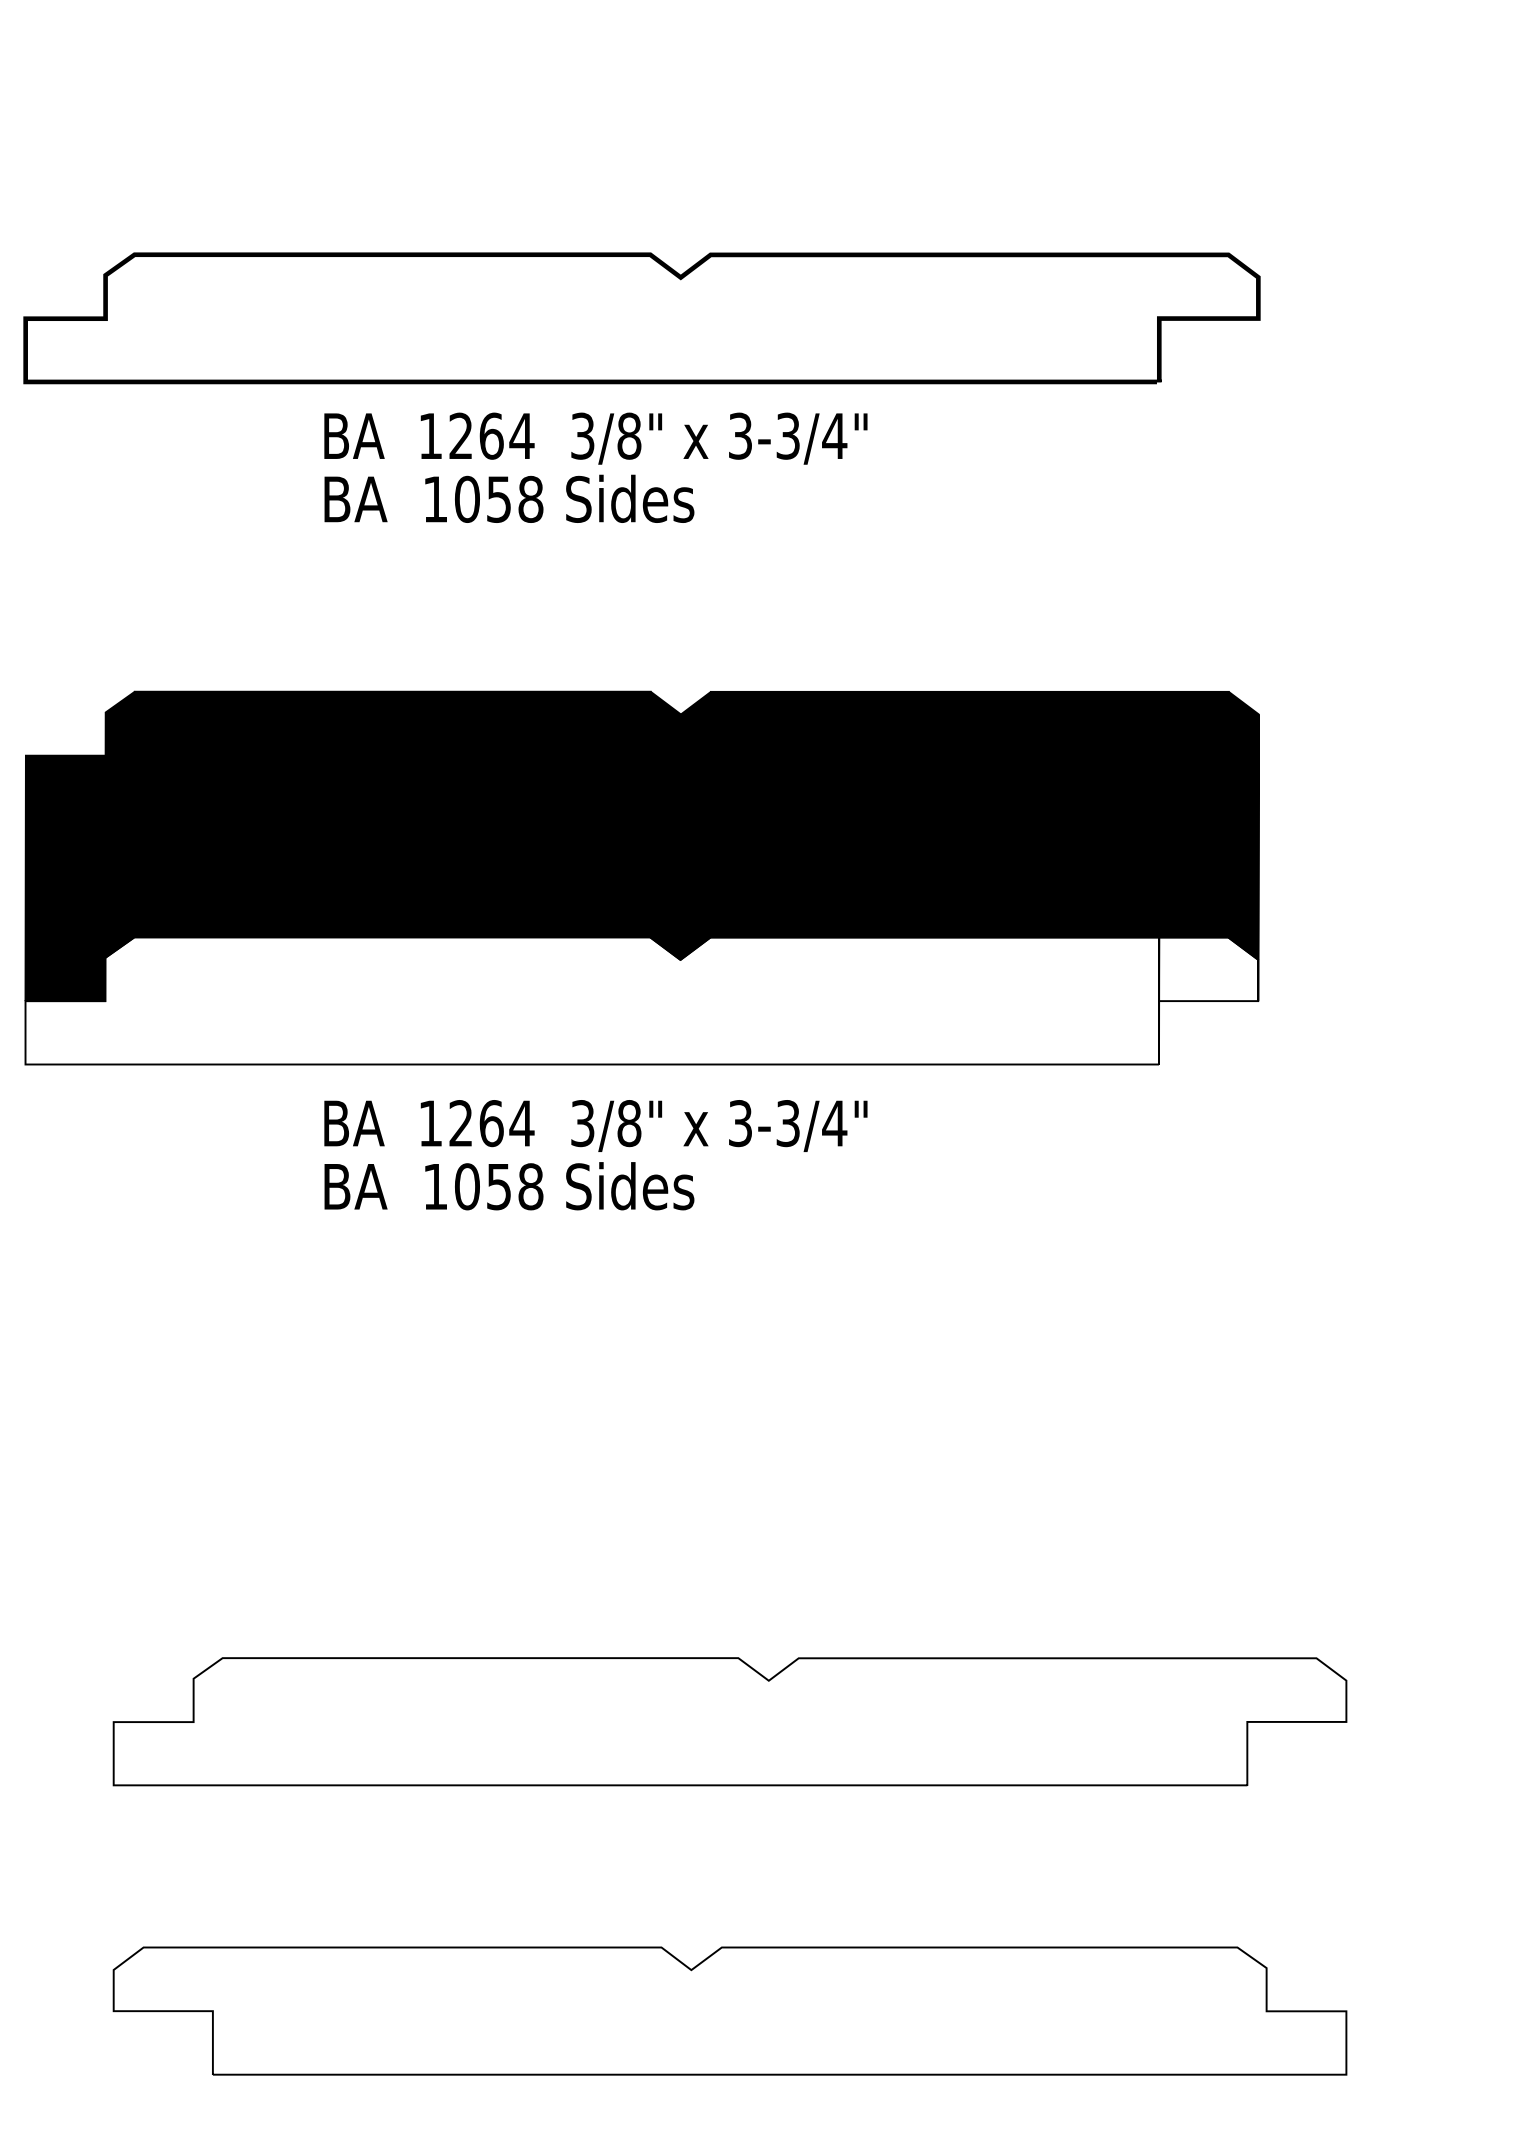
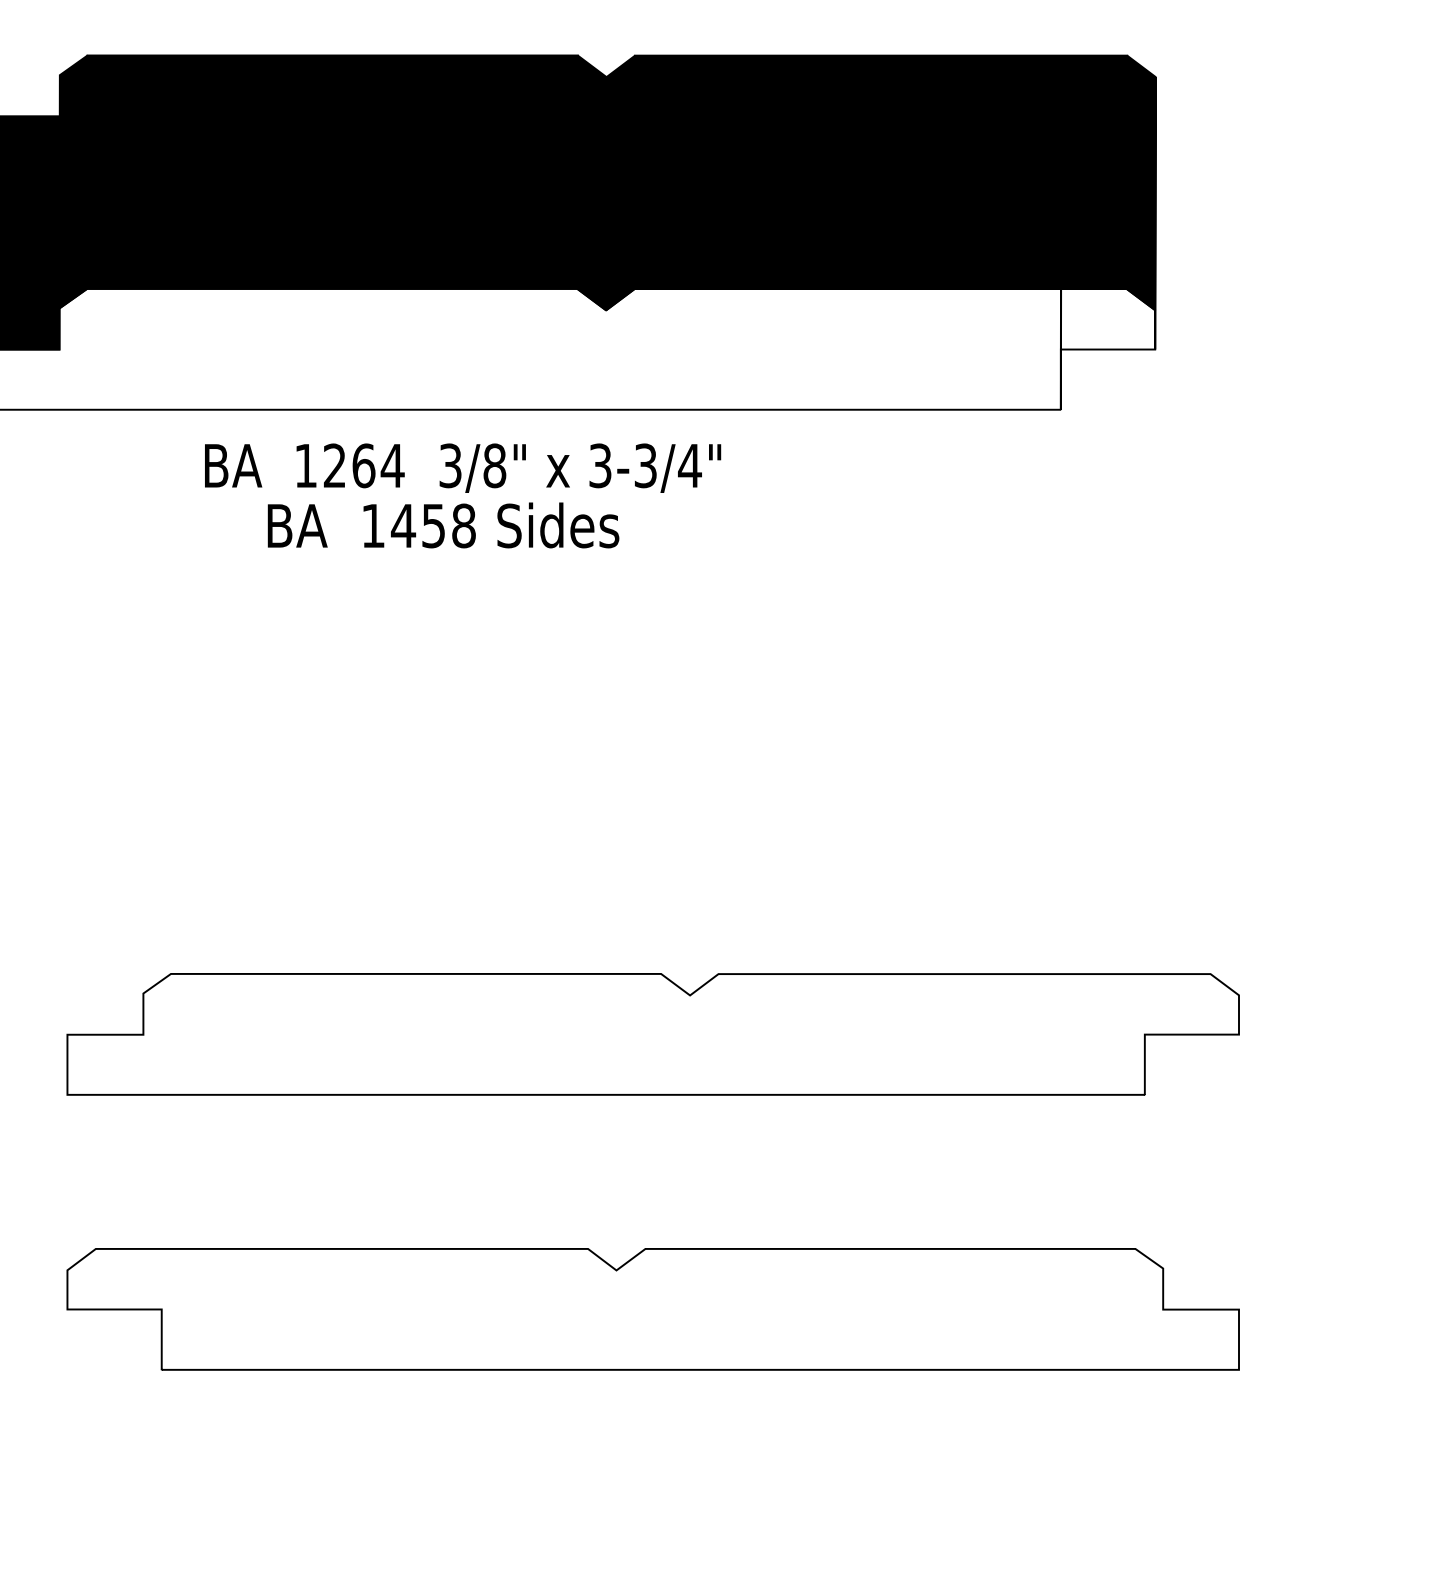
text: (595, 1125) -> (462, 467), moved
text: (467, 1186) -> (403, 525), 1058 -> 1458

